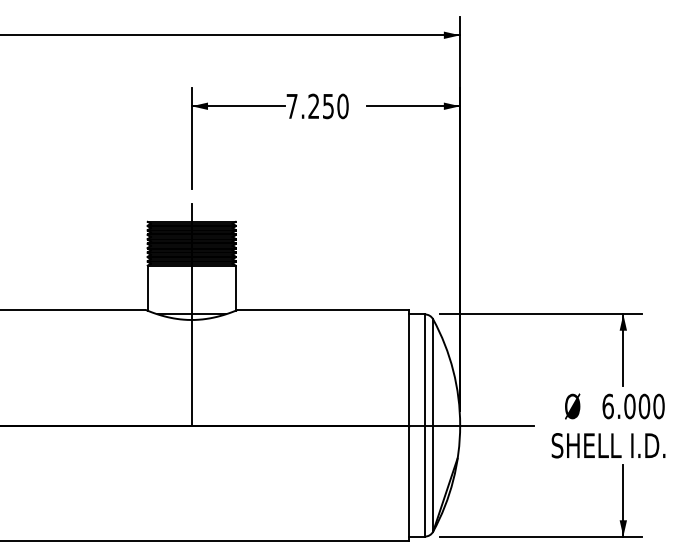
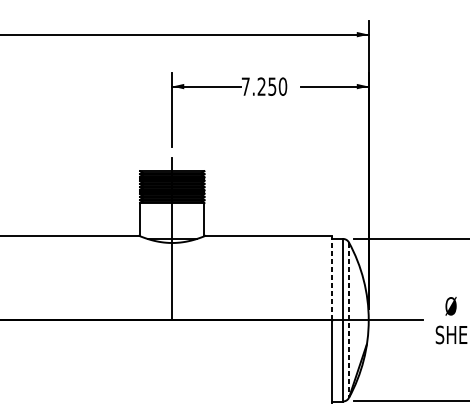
line: (409, 367) -> (331, 277), solid -> dashed
line: (433, 426) -> (349, 320), solid -> dashed

